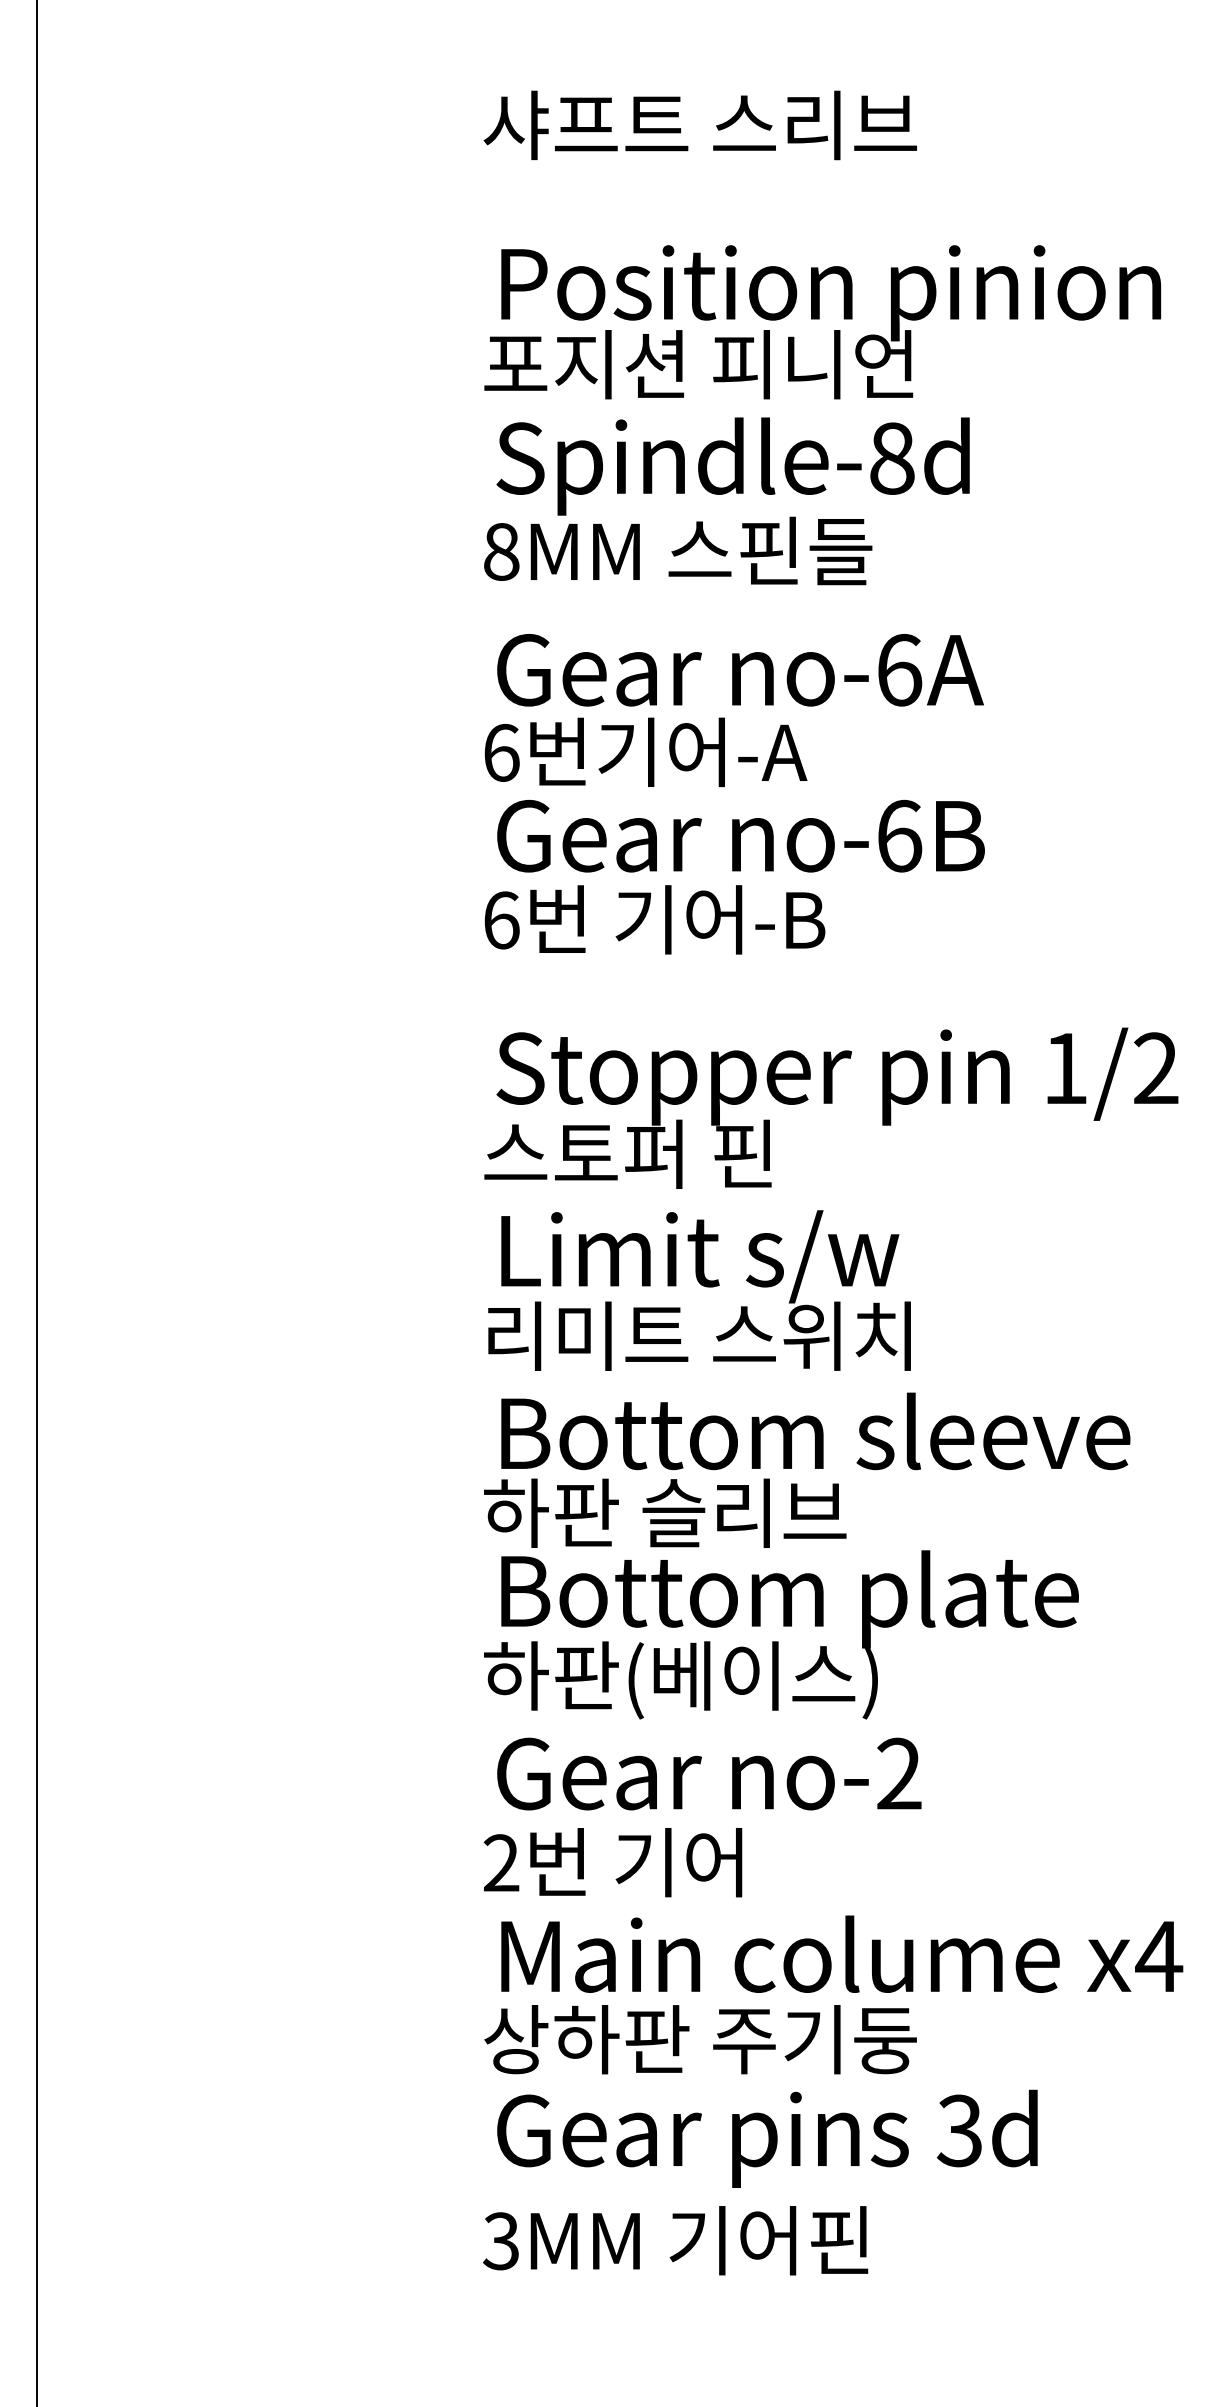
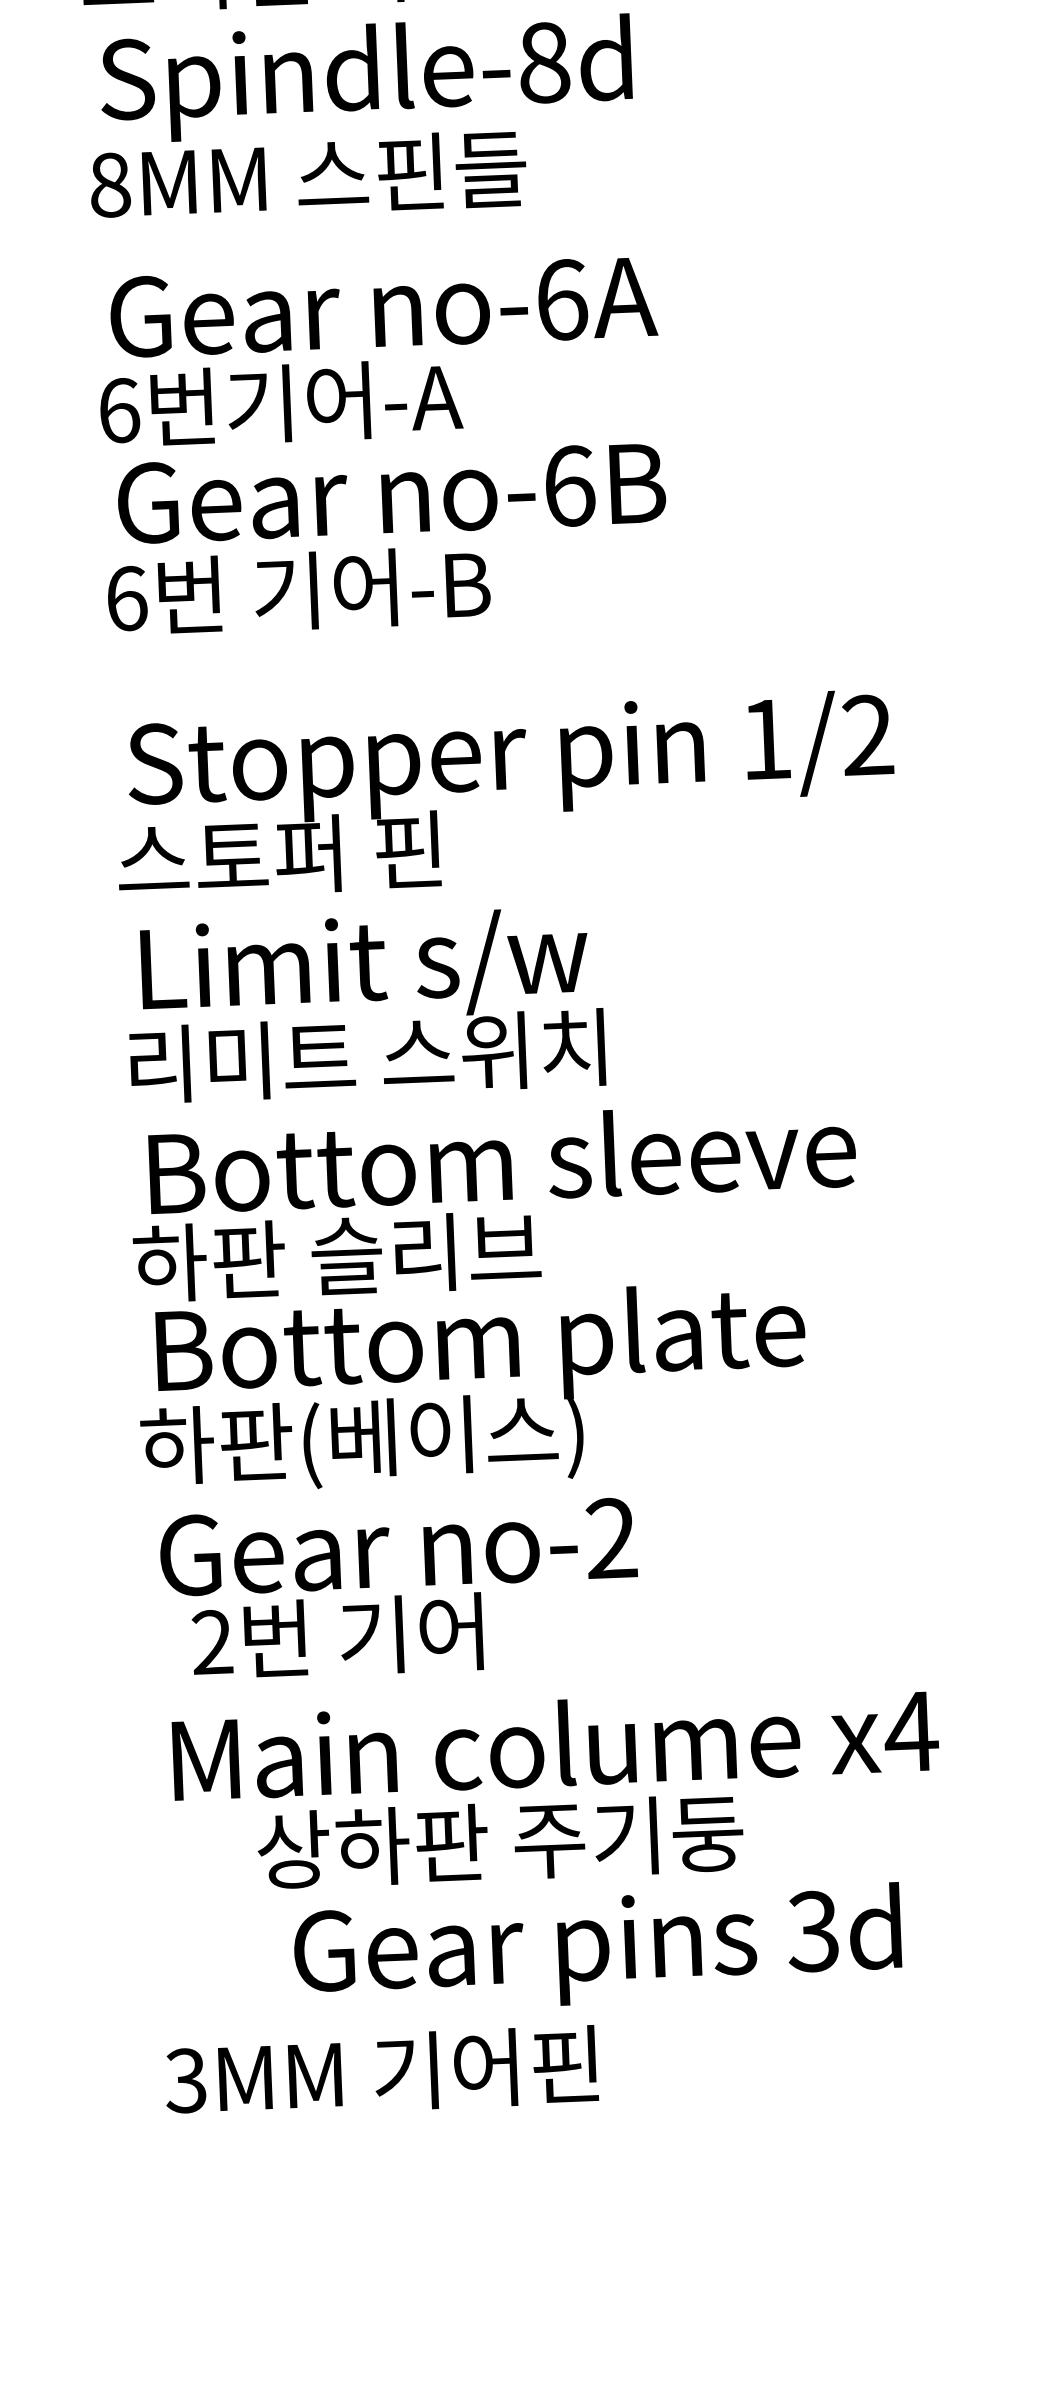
text: (612, 1862) -> (337, 1636), moved
text: (700, 2039) -> (500, 1841), moved
text: (767, 2138) -> (597, 1948), moved

